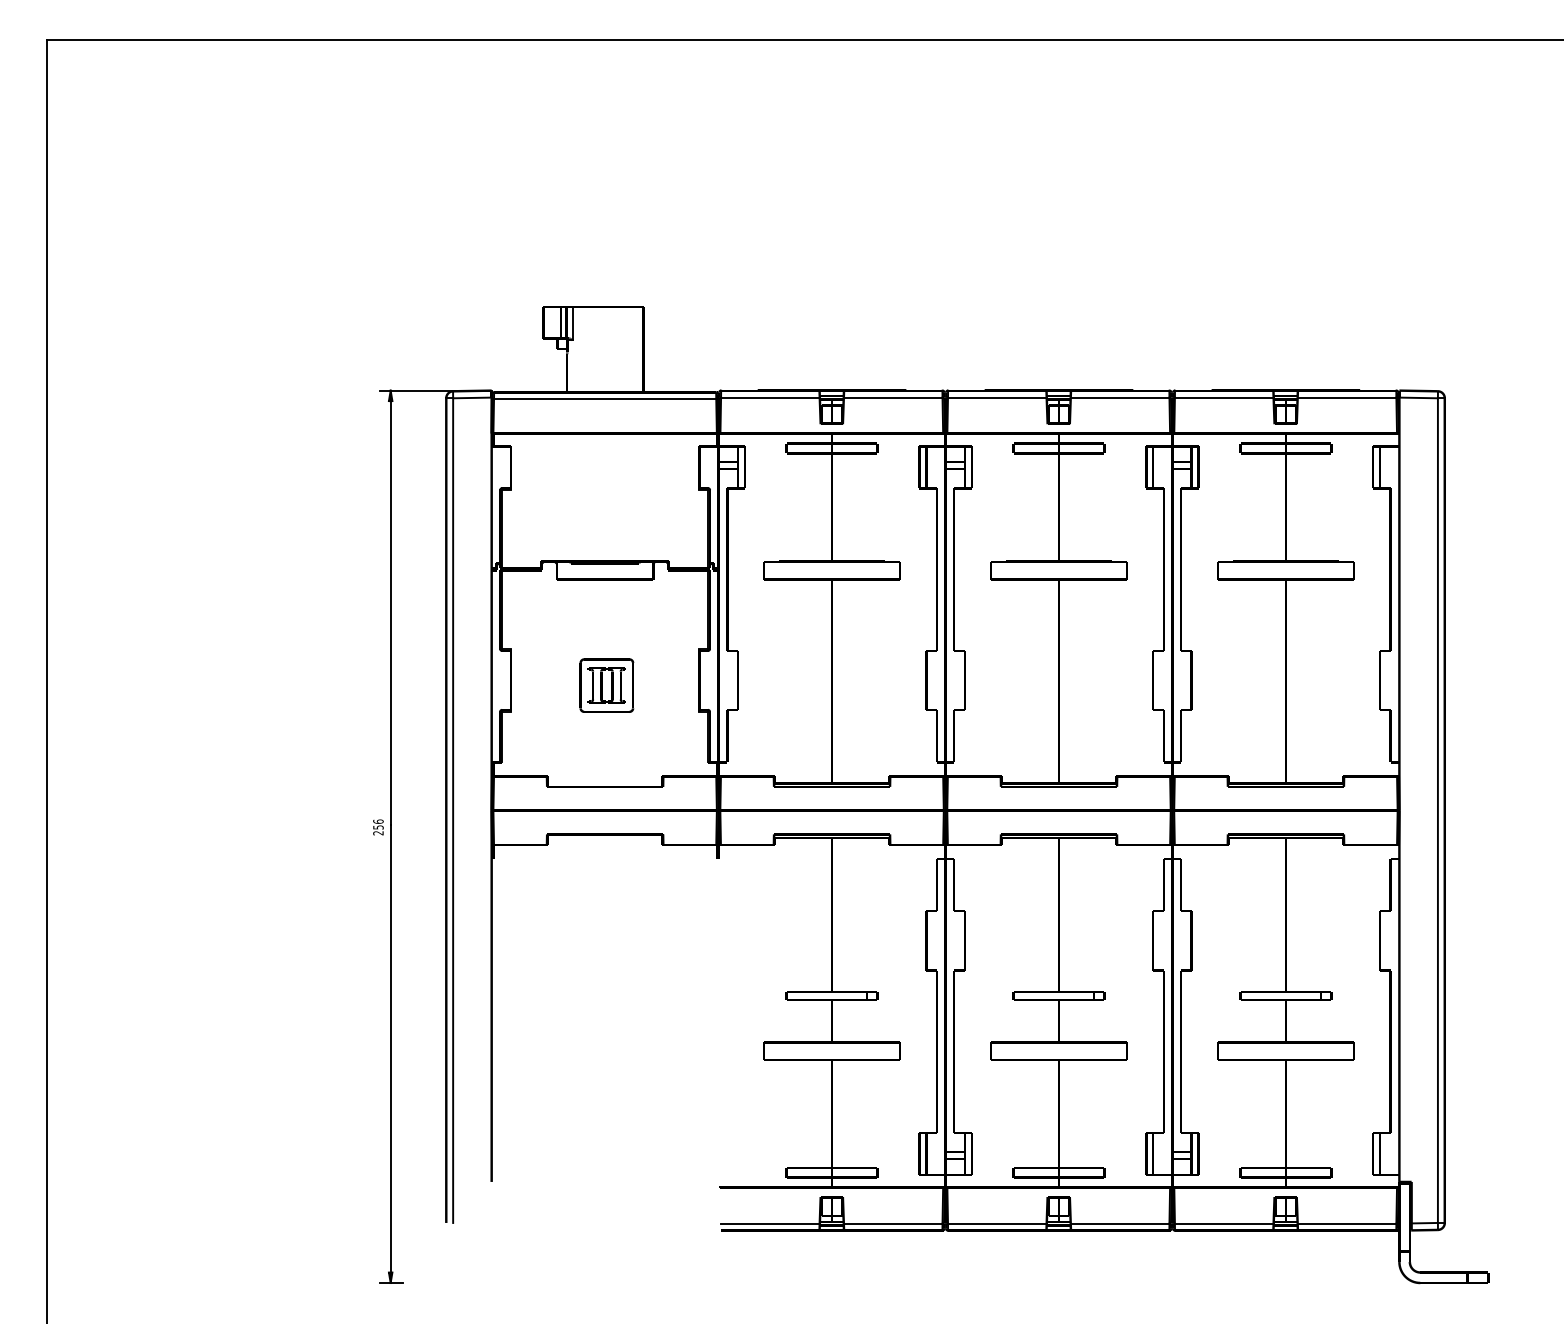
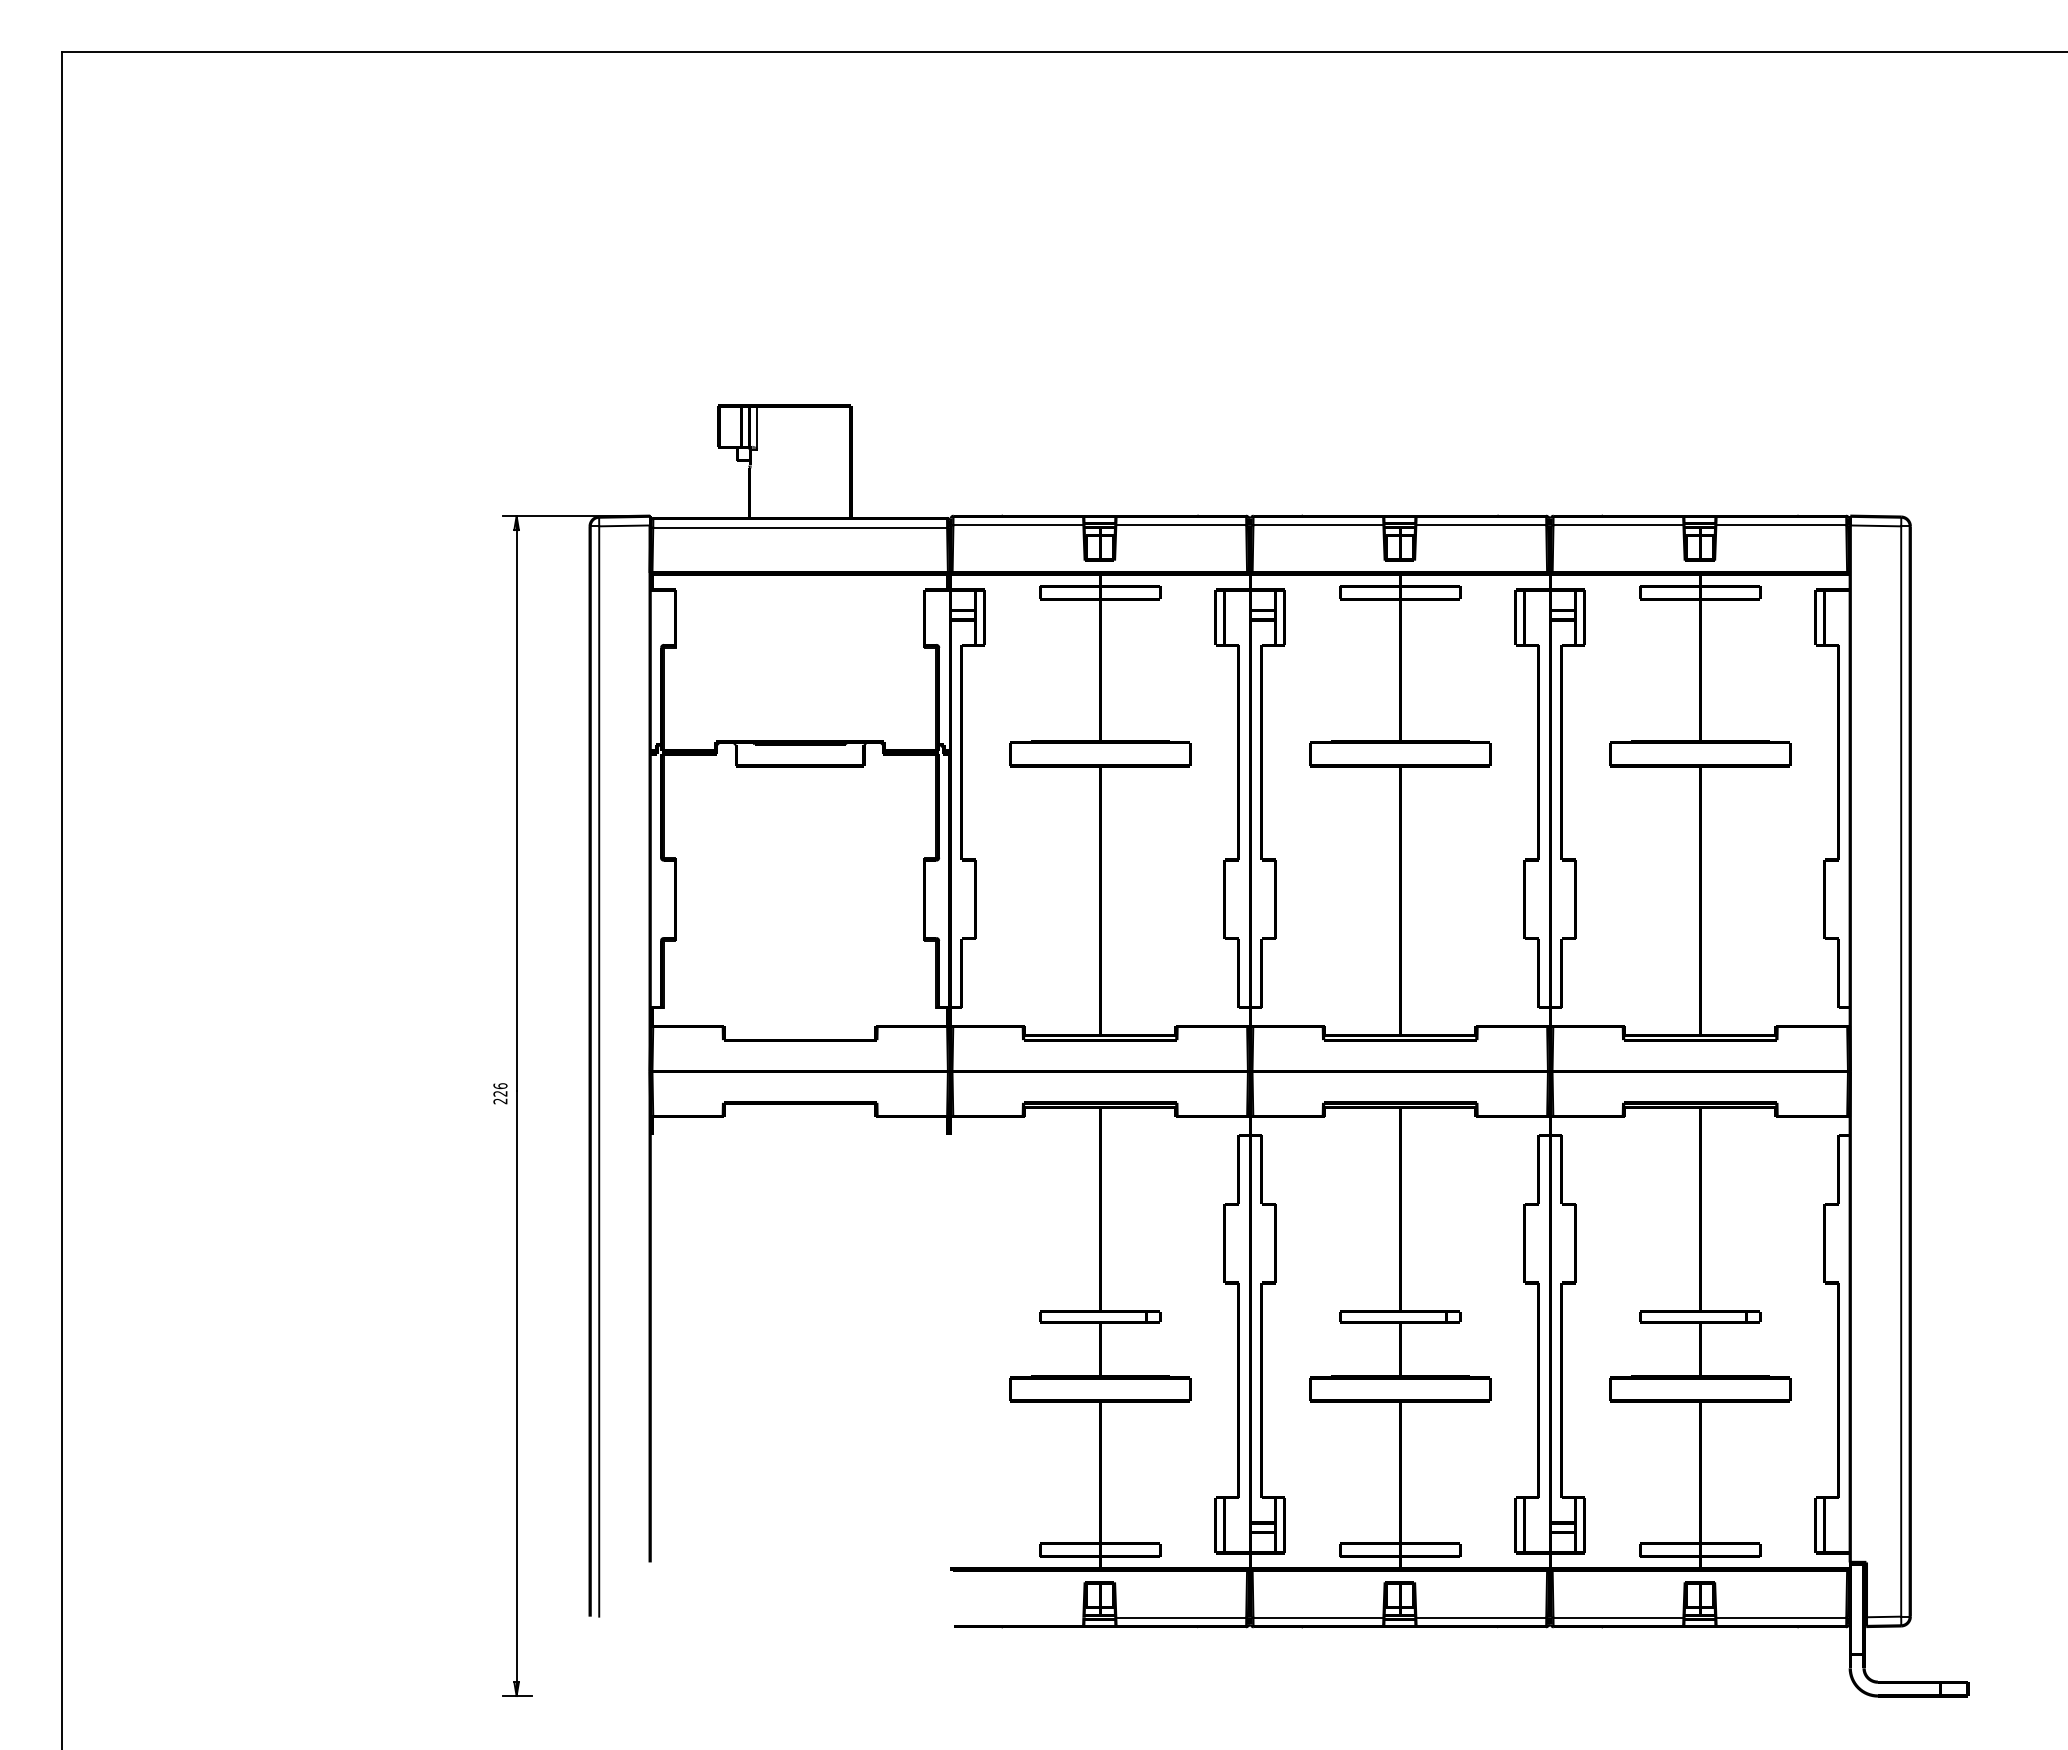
part: (606, 685) -> (801, 906), removed
text: (378, 827) -> (500, 1093), 256 -> 226
line: (770, 1223) -> (1018, 1617), removed

